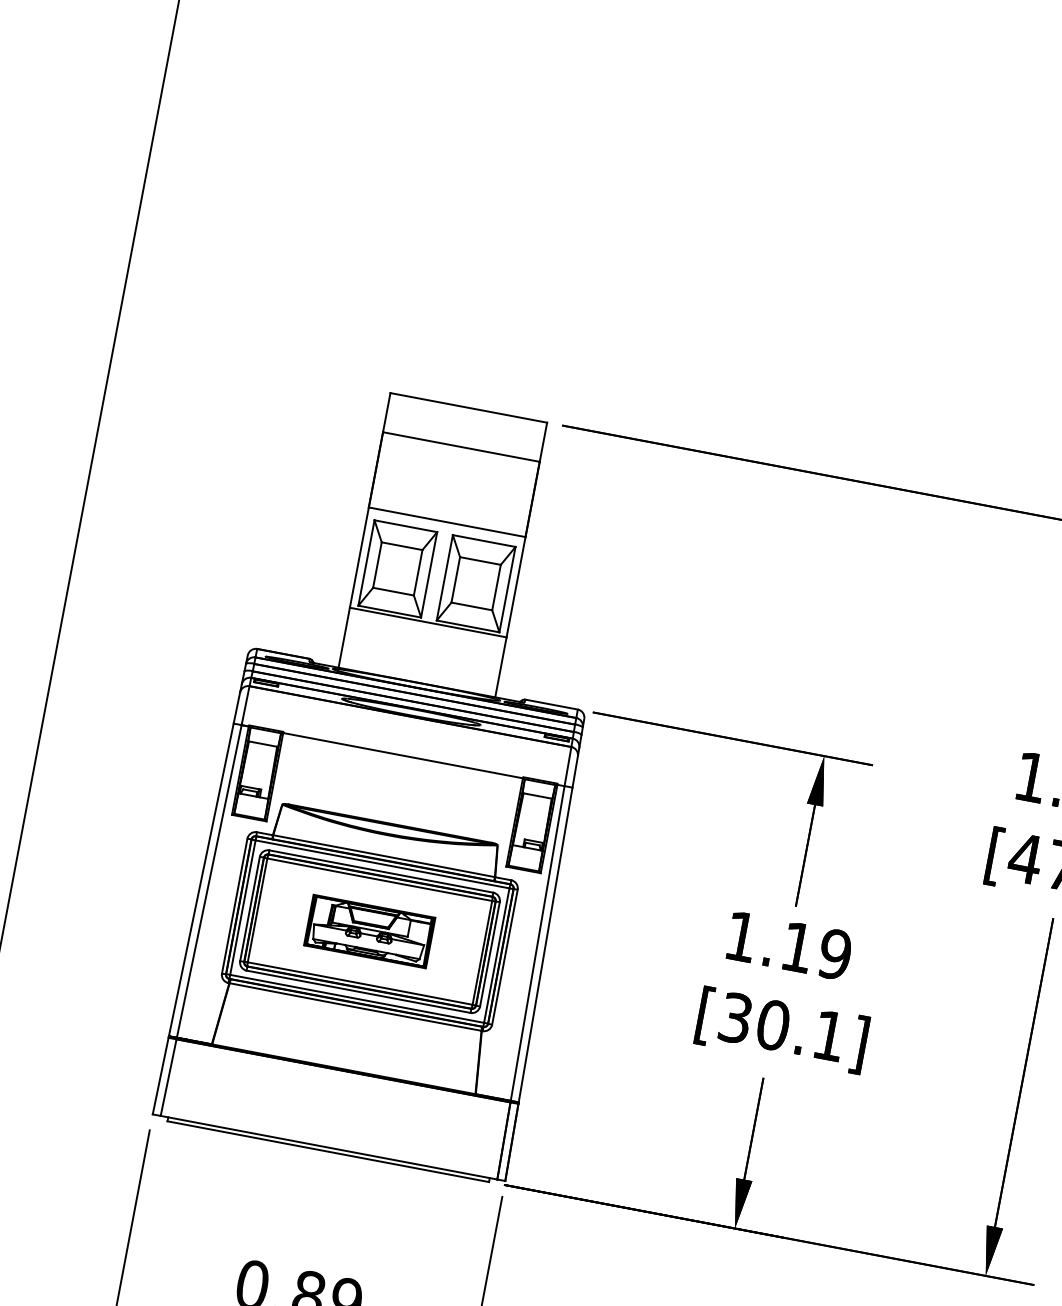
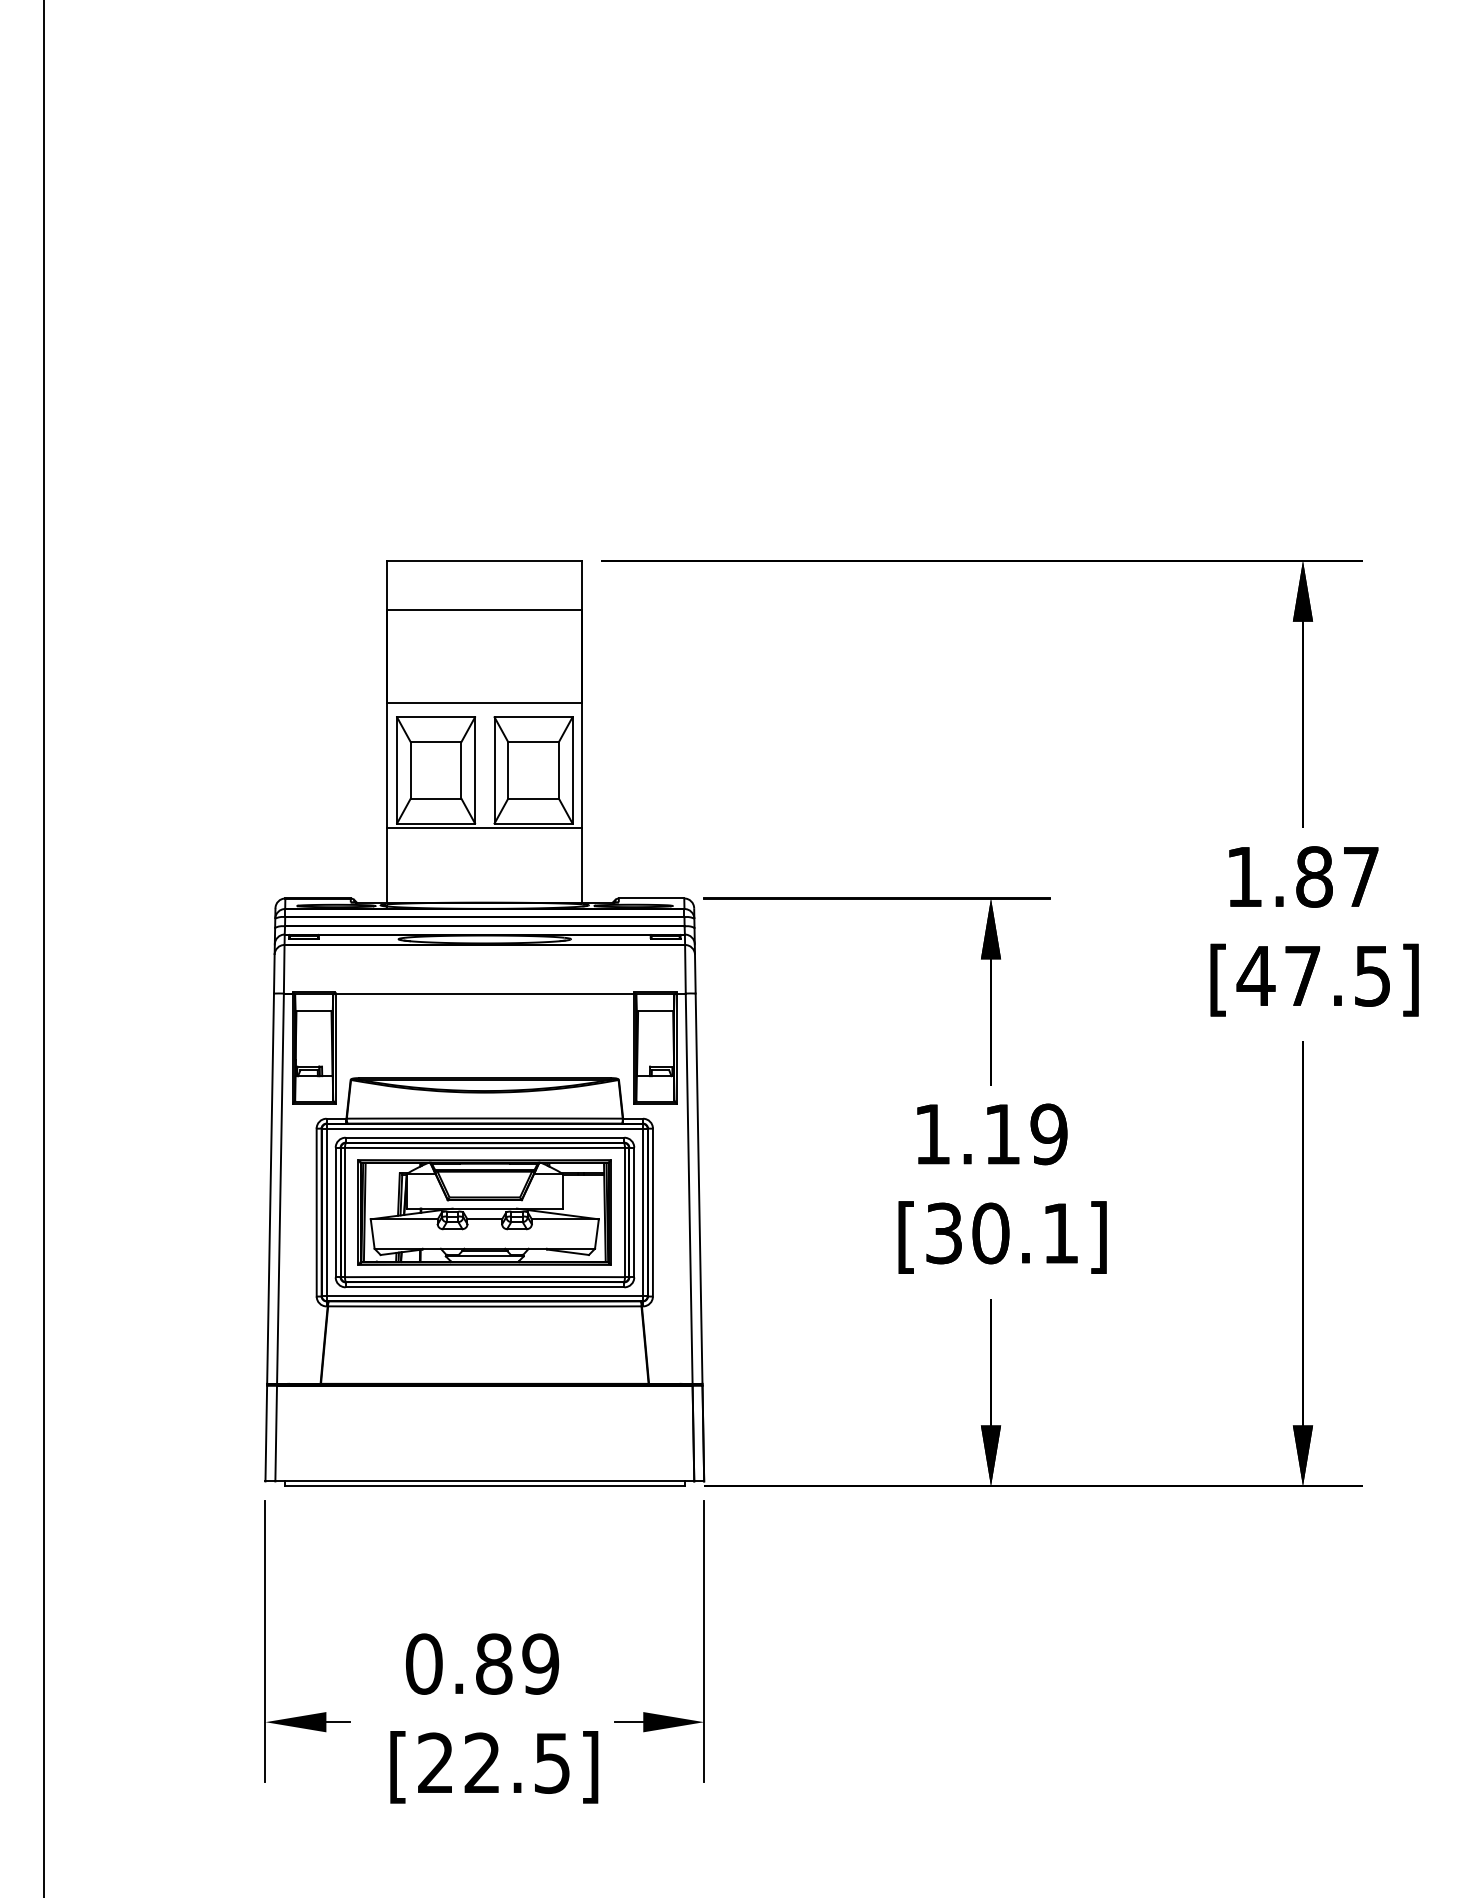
part: (369, 931) -> (484, 1212), size x1.67

